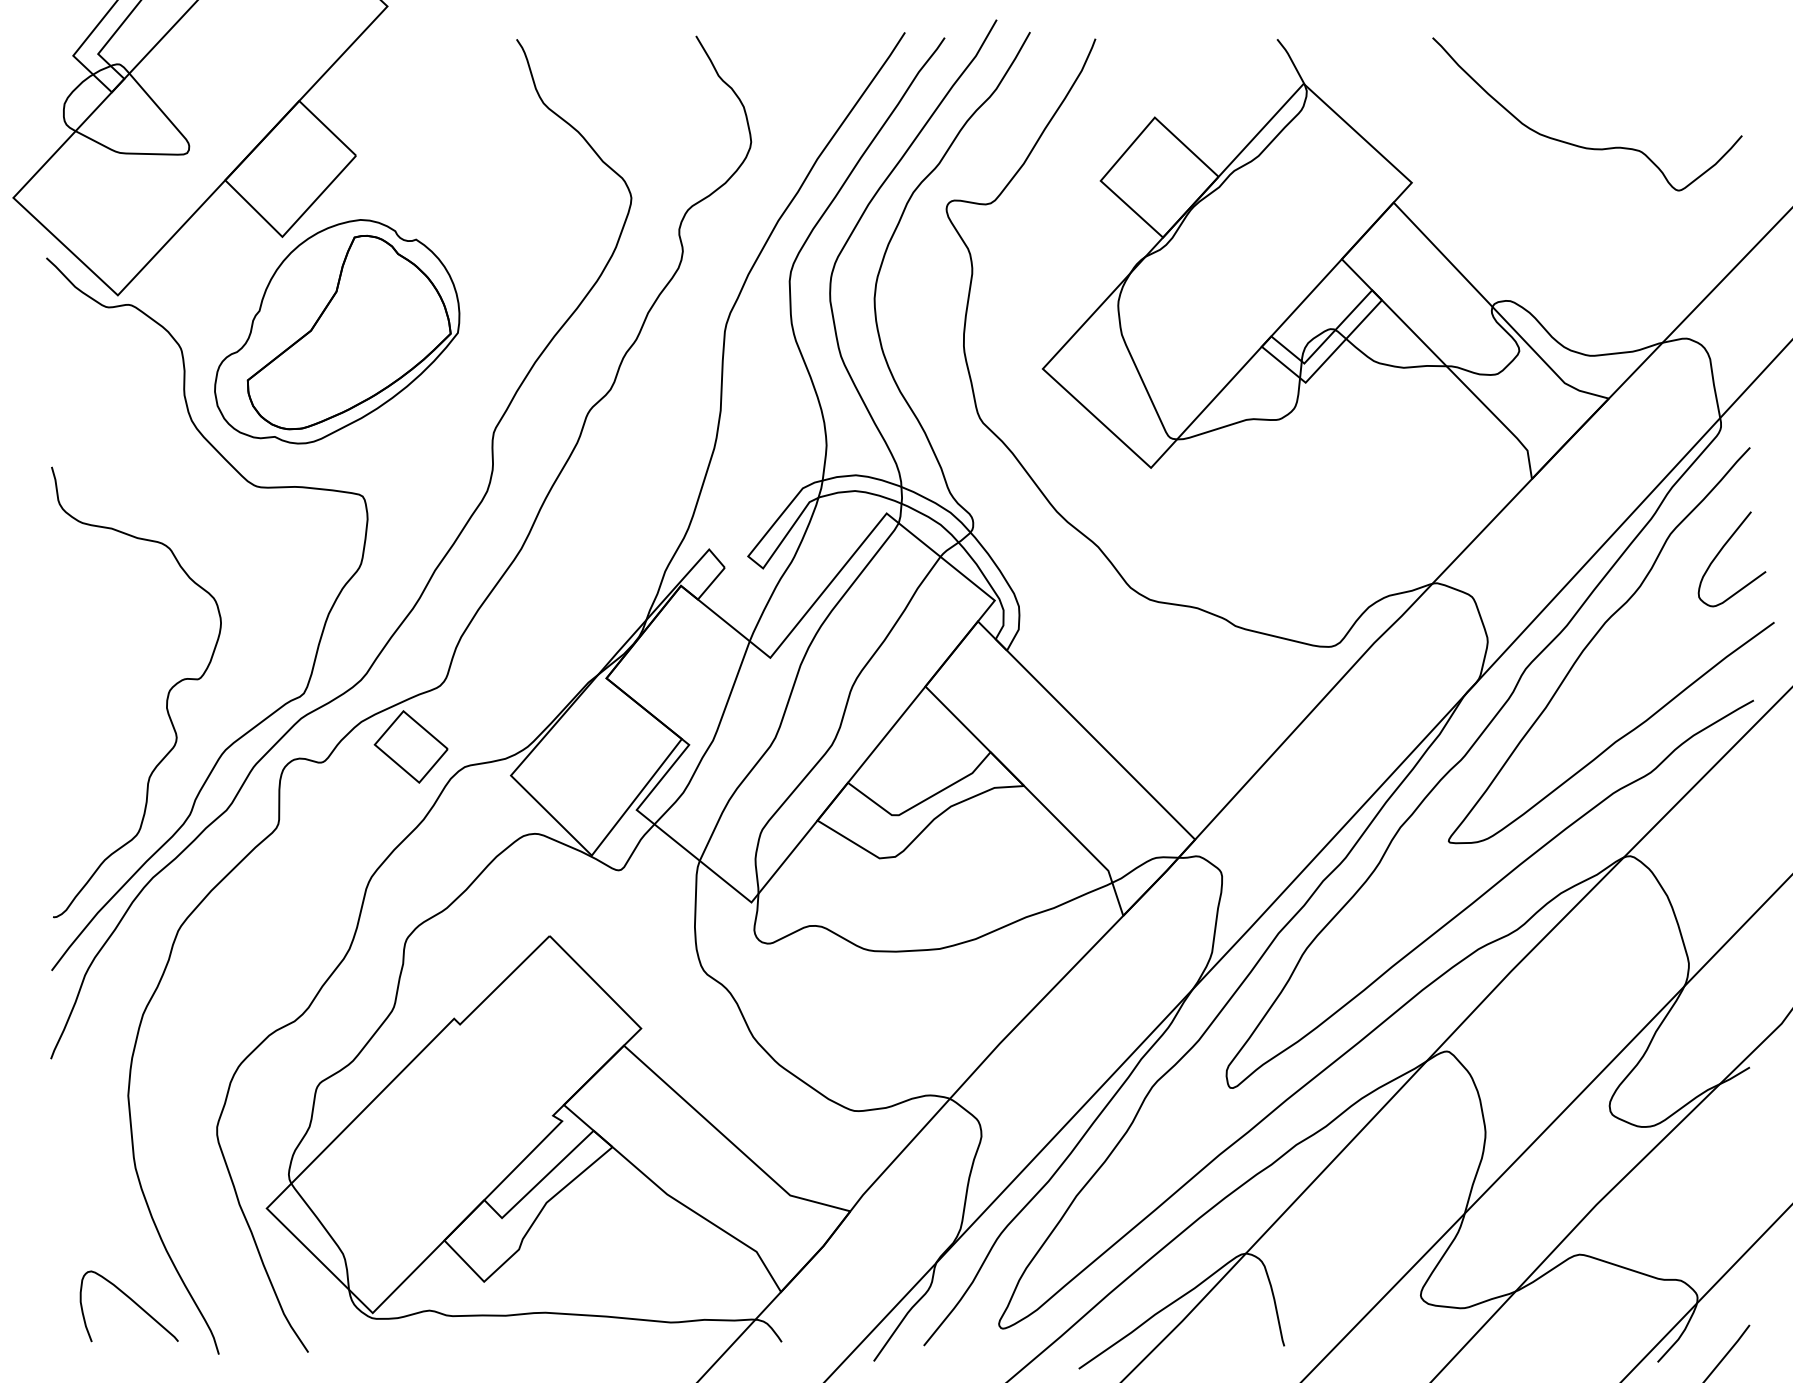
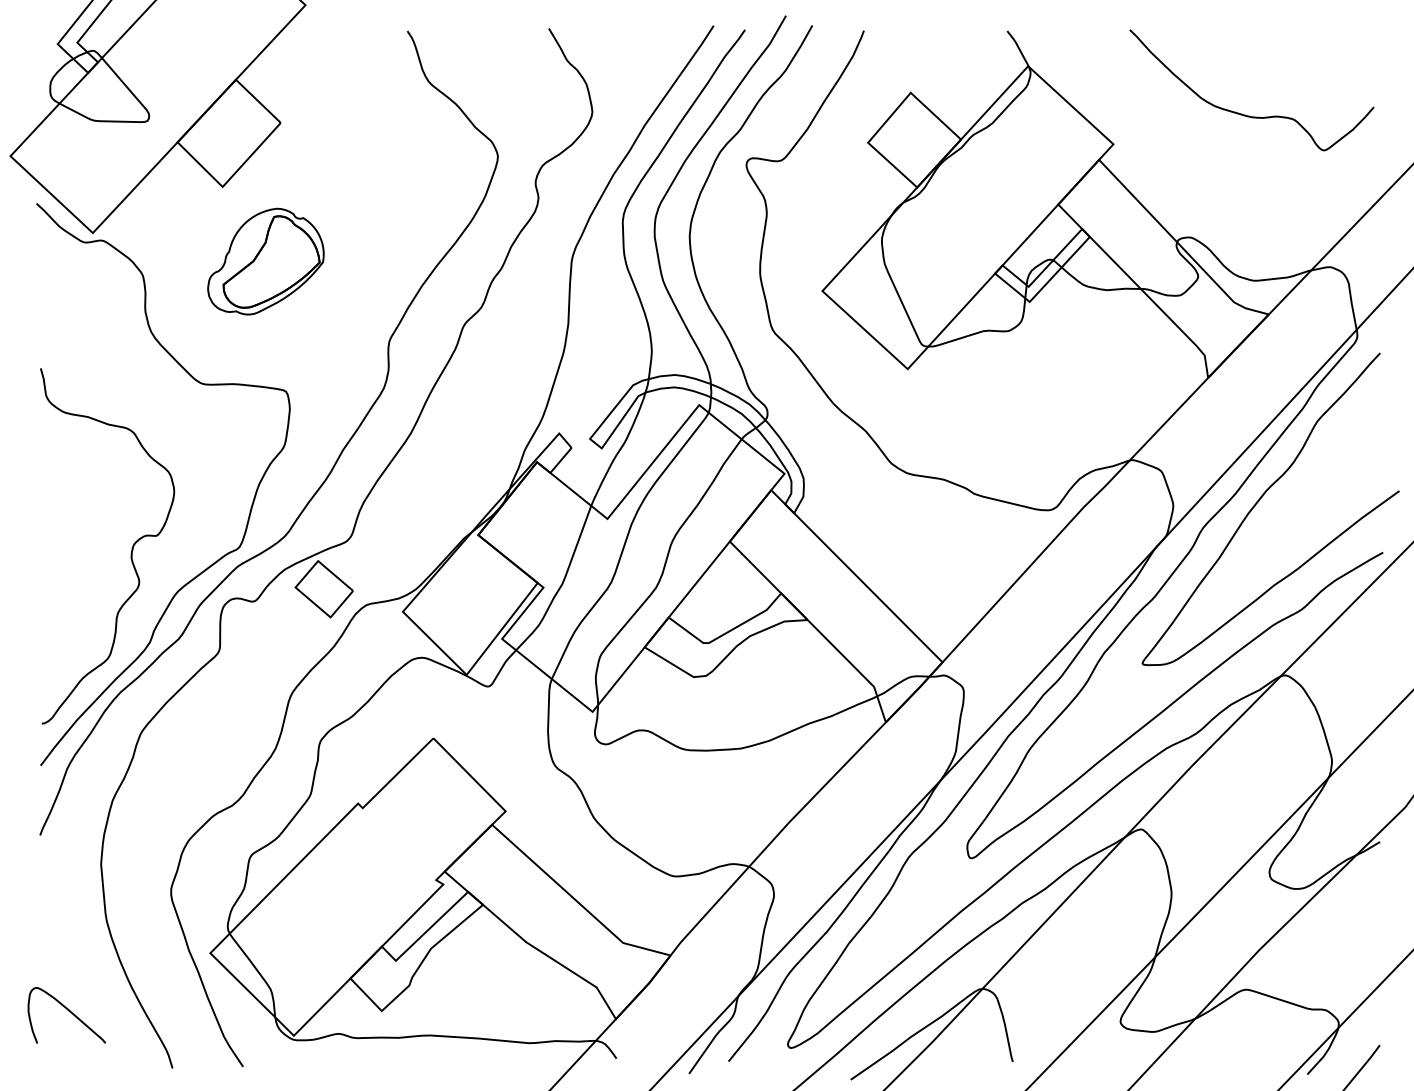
part: (336, 331) -> (265, 261), size x0.6
curve: (1721, 552) -> (1357, 435), removed
curve: (132, 1302) -> (69, 1012), moved

